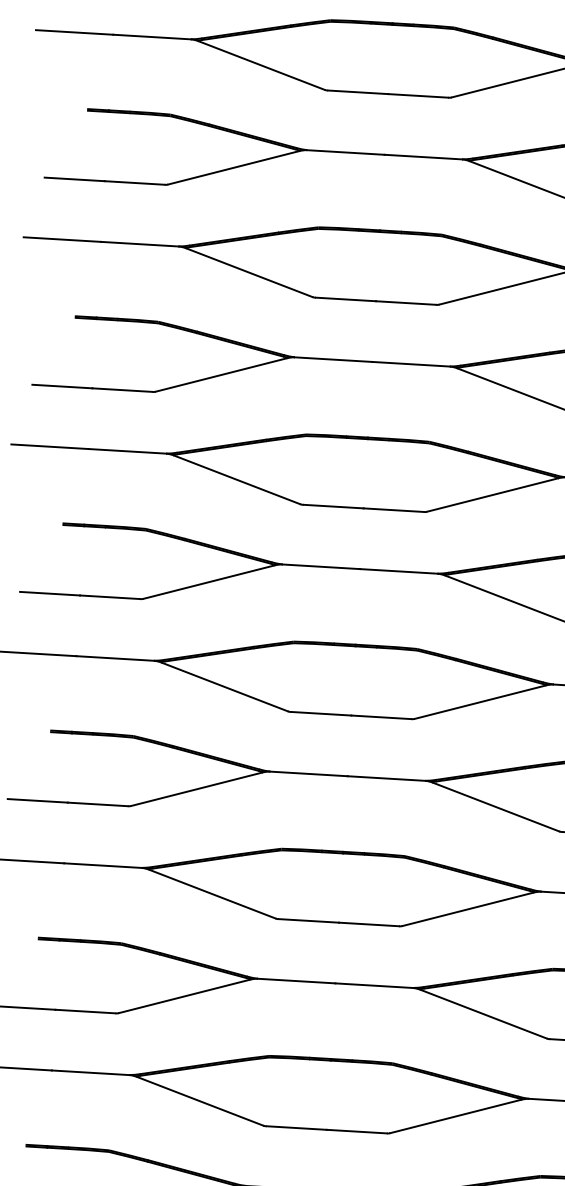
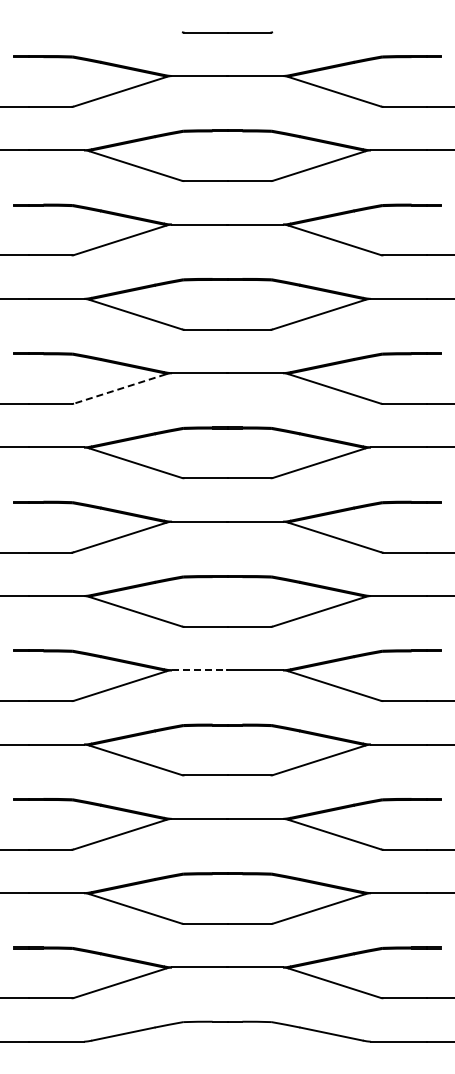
line: (220, 375) -> (119, 389), solid -> dashed
line: (308, 774) -> (199, 670), solid -> dashed

